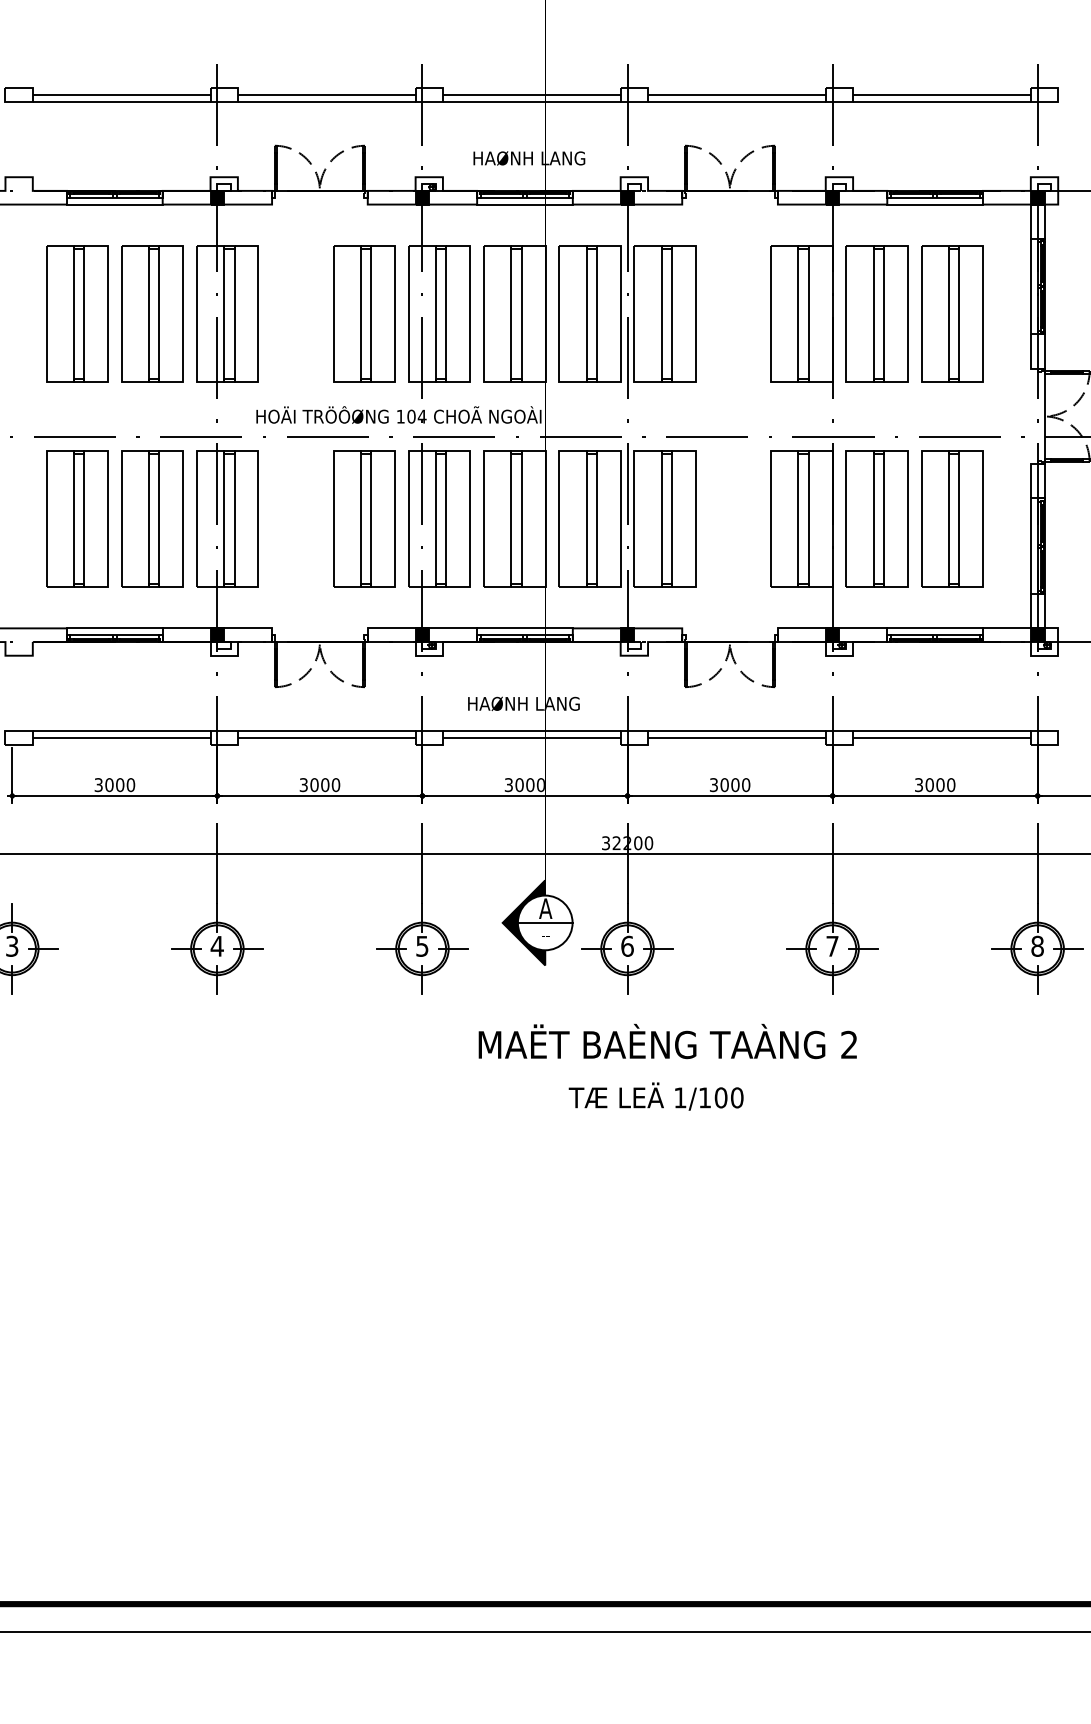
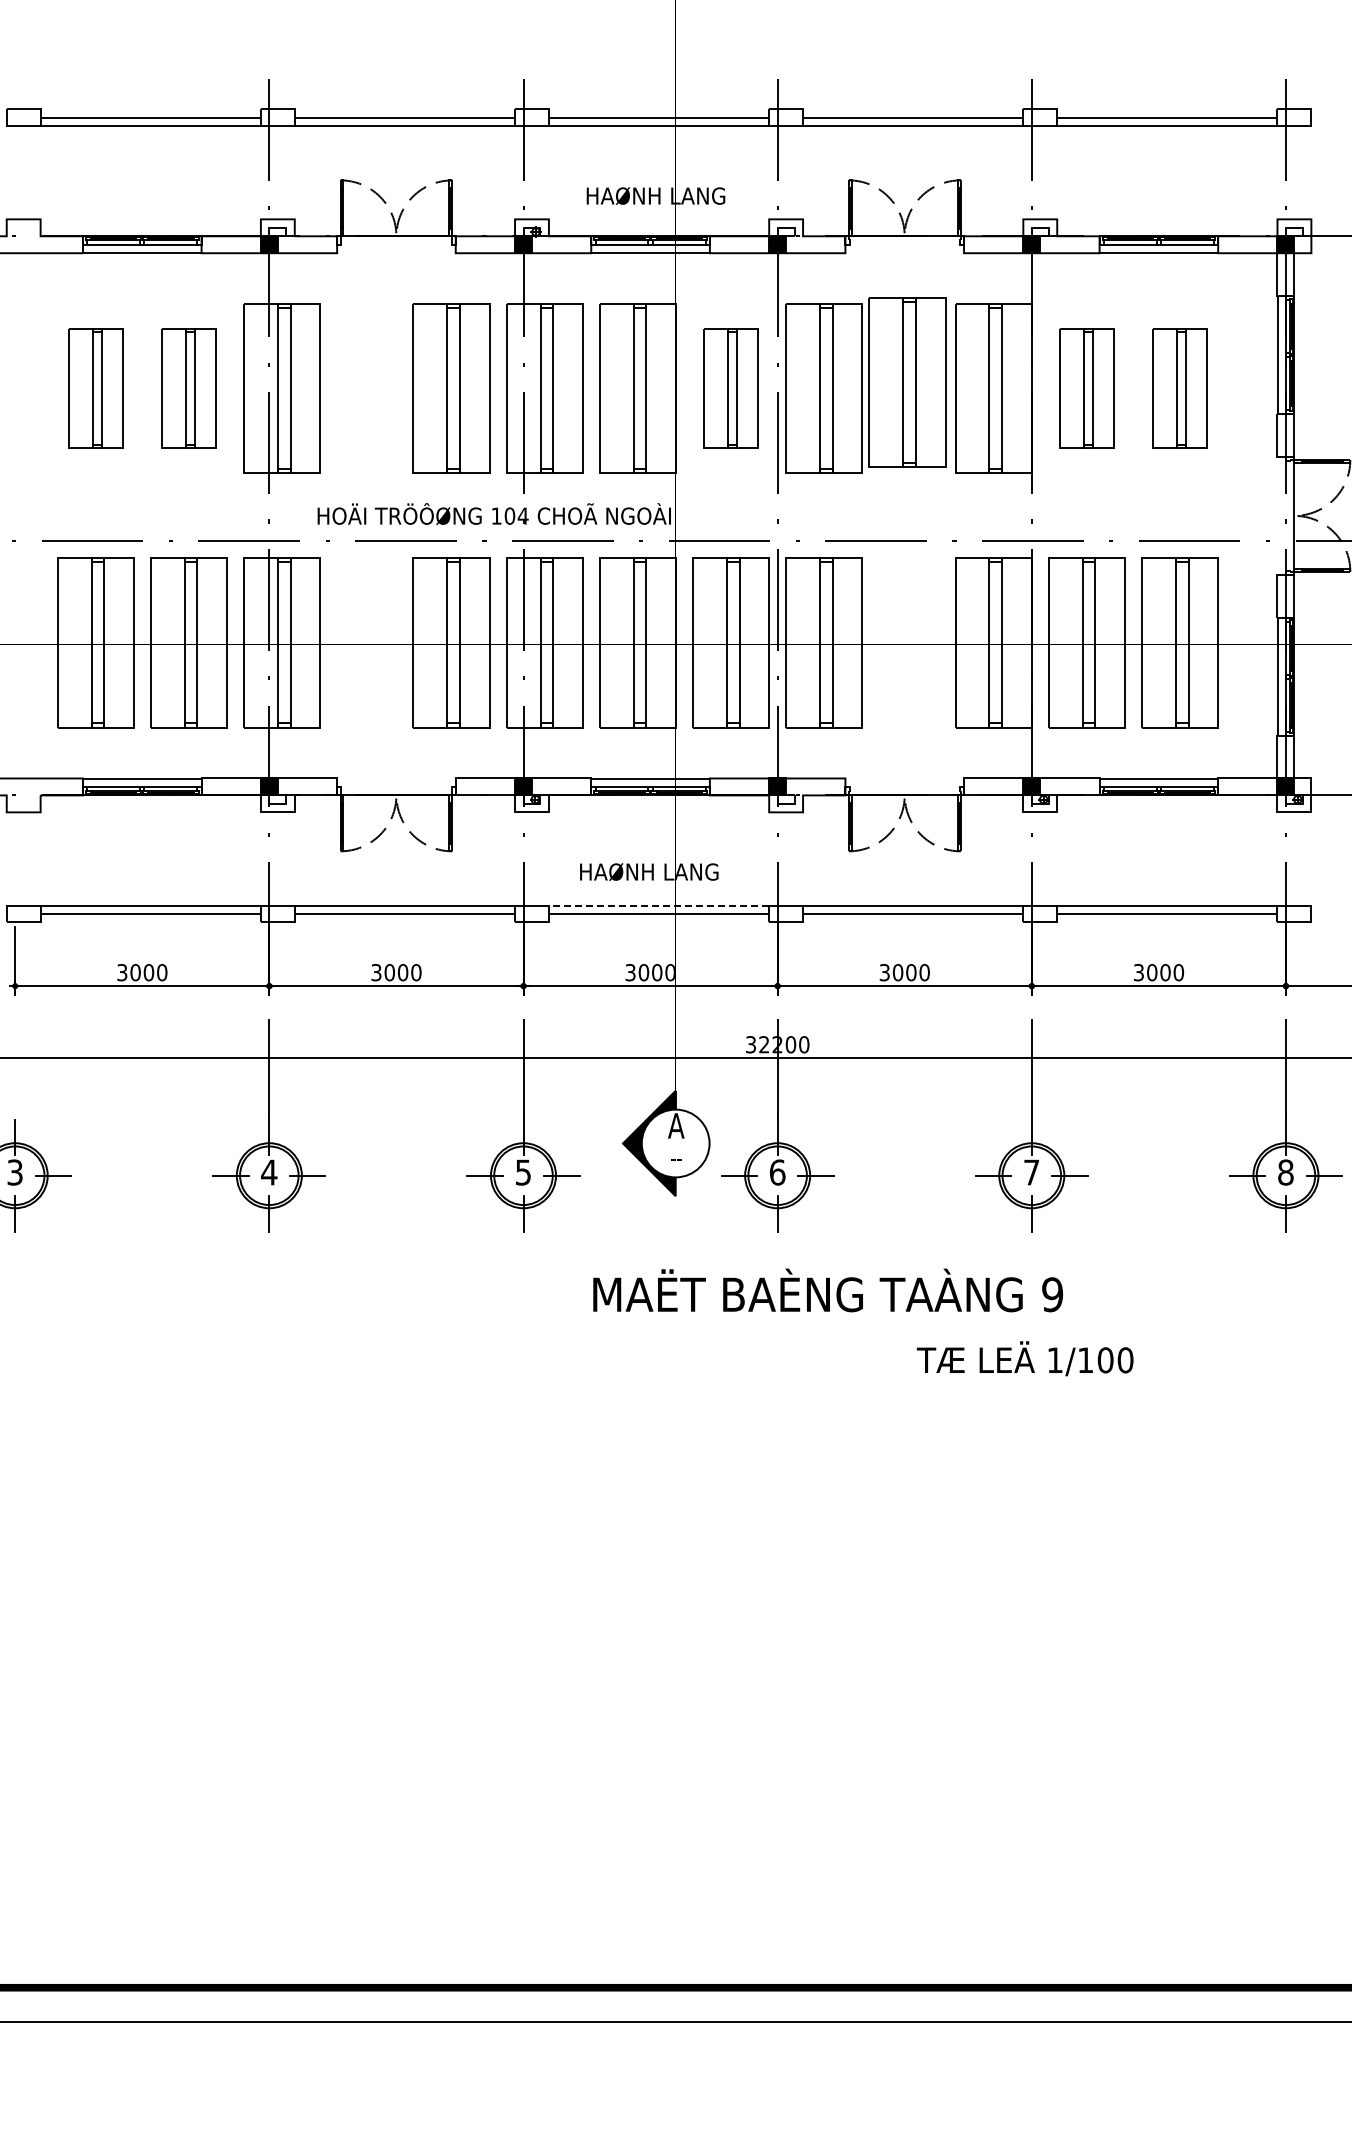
part: (732, 308) -> (907, 382), added
part: (77, 313) -> (95, 388), size x0.7
part: (152, 313) -> (188, 388), size x0.7
part: (589, 313) -> (730, 388), size x0.7
part: (876, 313) -> (1086, 388), size x0.7
part: (951, 313) -> (1179, 388), size x0.7
line: (531, 730) -> (658, 905), solid -> dashed
line: (545, 922) -> (675, 1143), removed
text: (849, 1044) -> (1052, 1294), 2 -> 9
text: (656, 1096) -> (1025, 1358), moved

